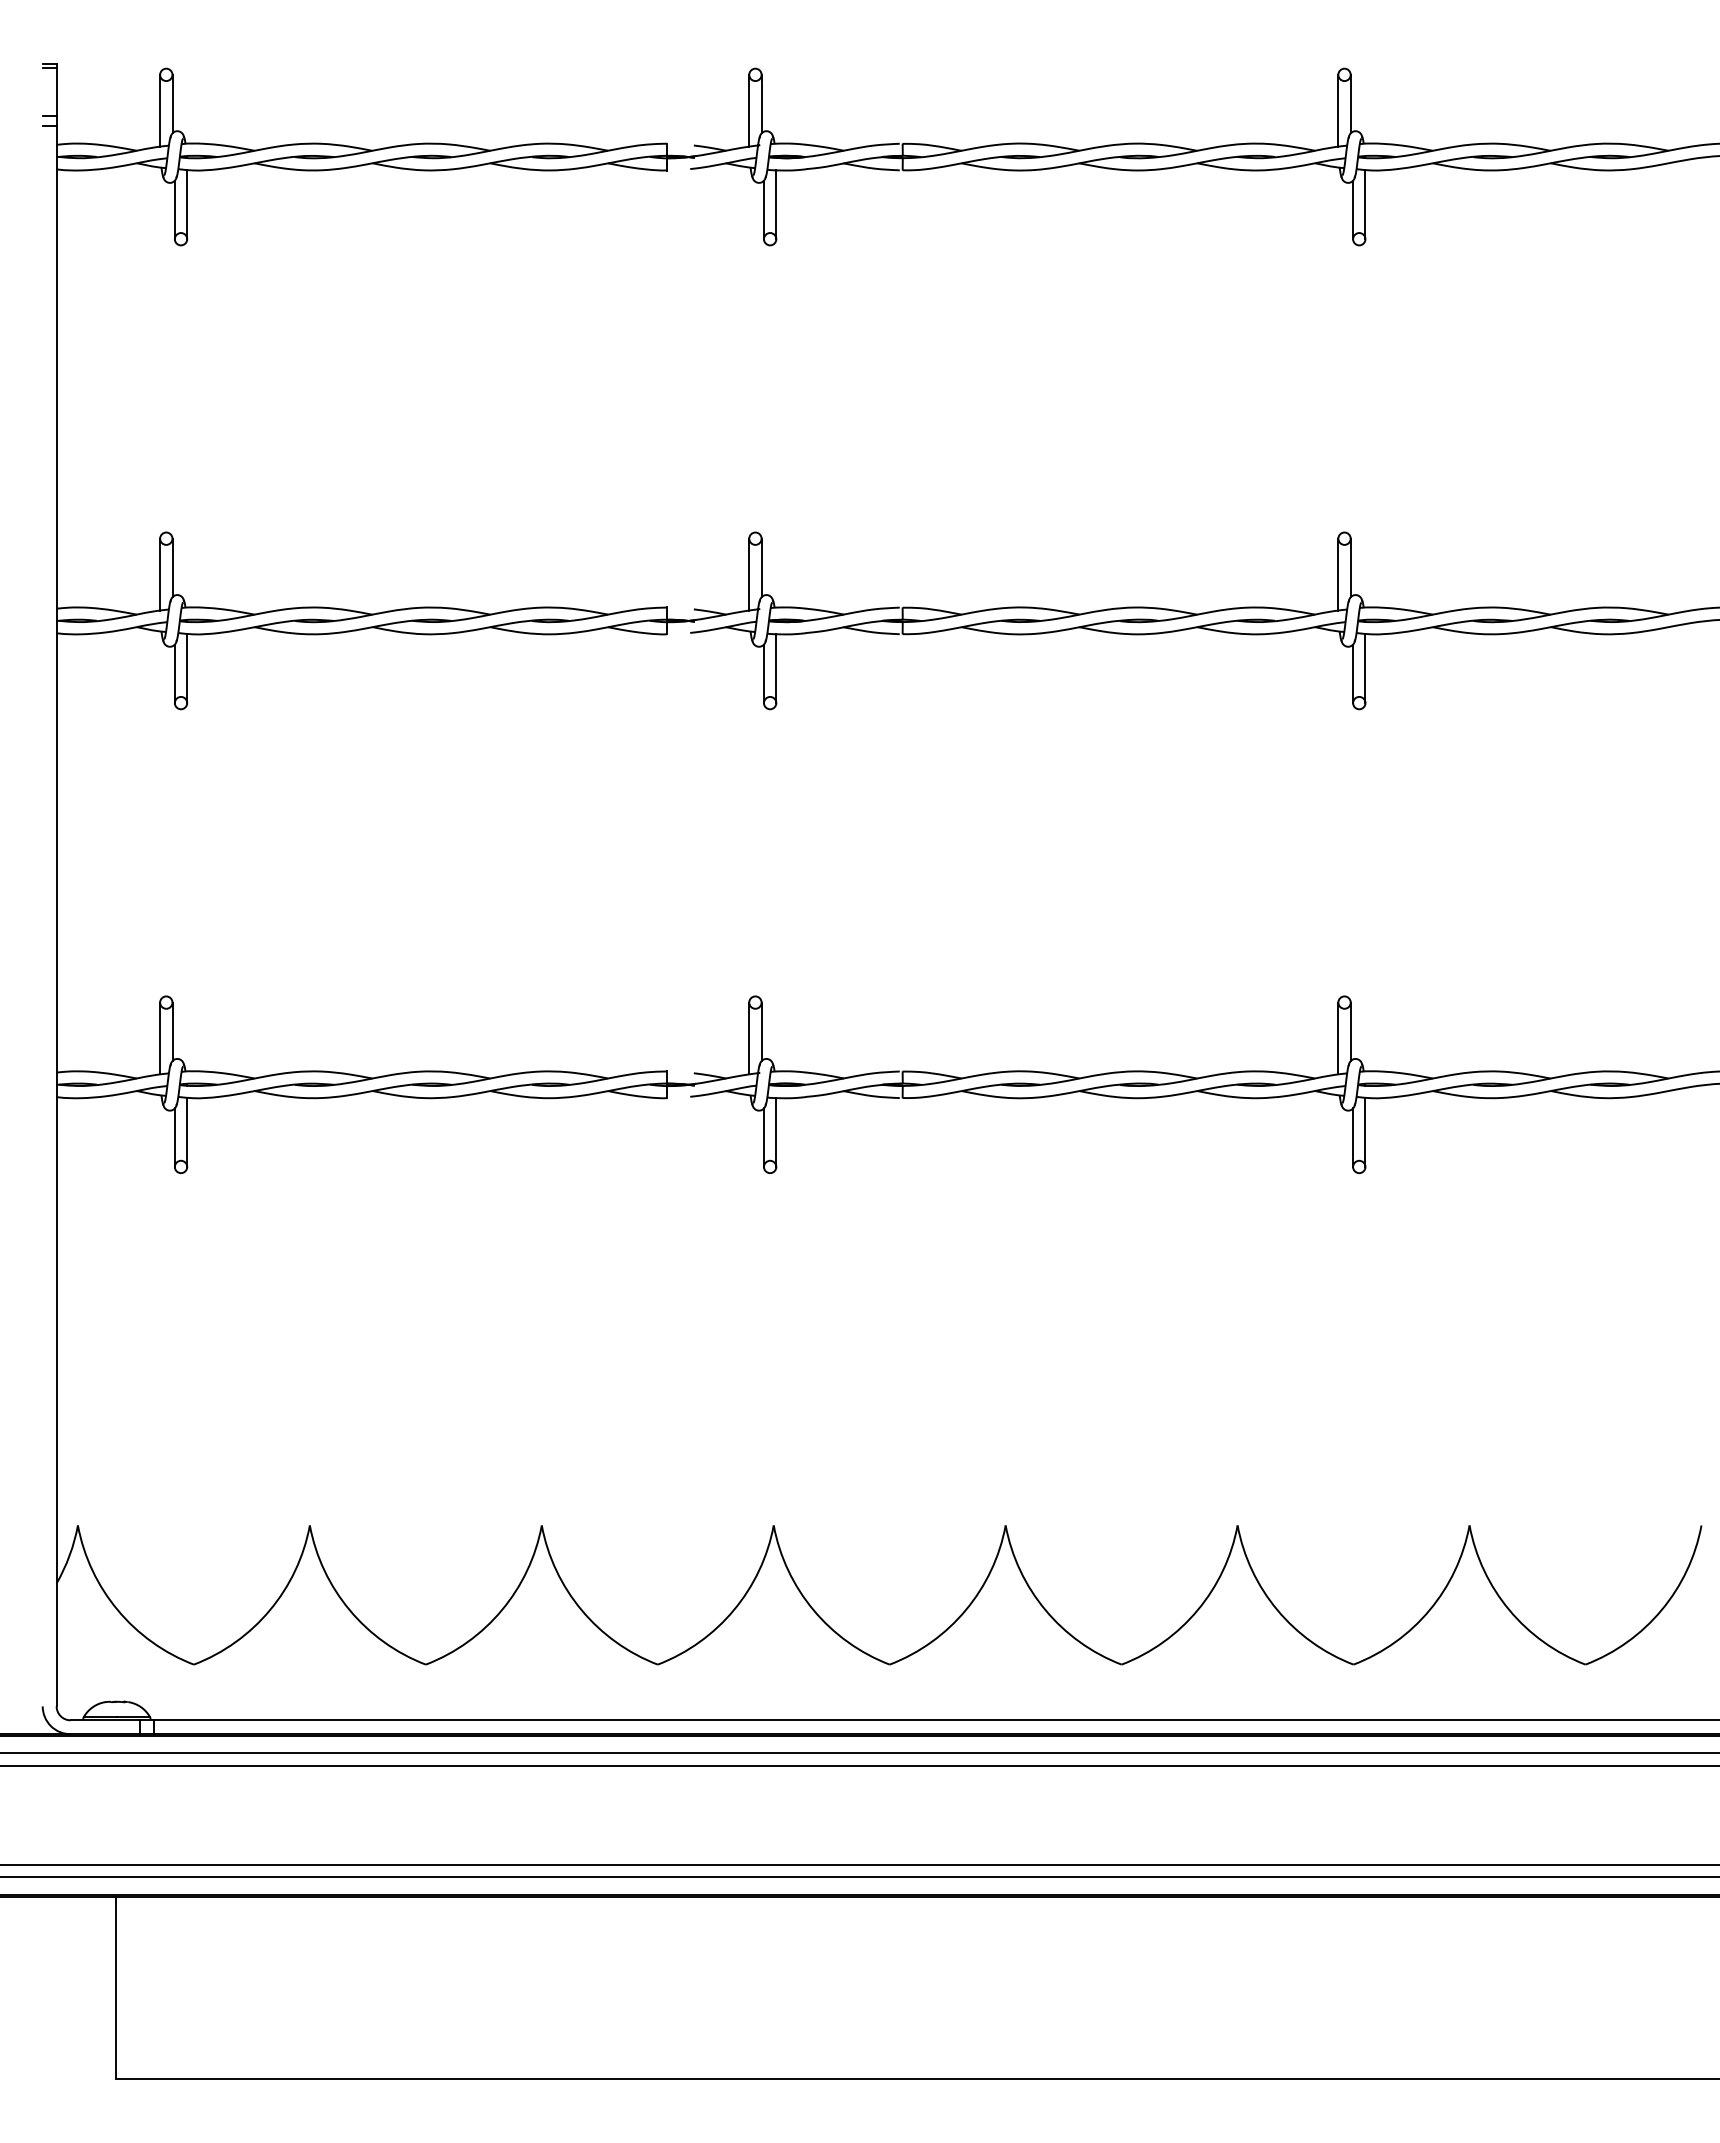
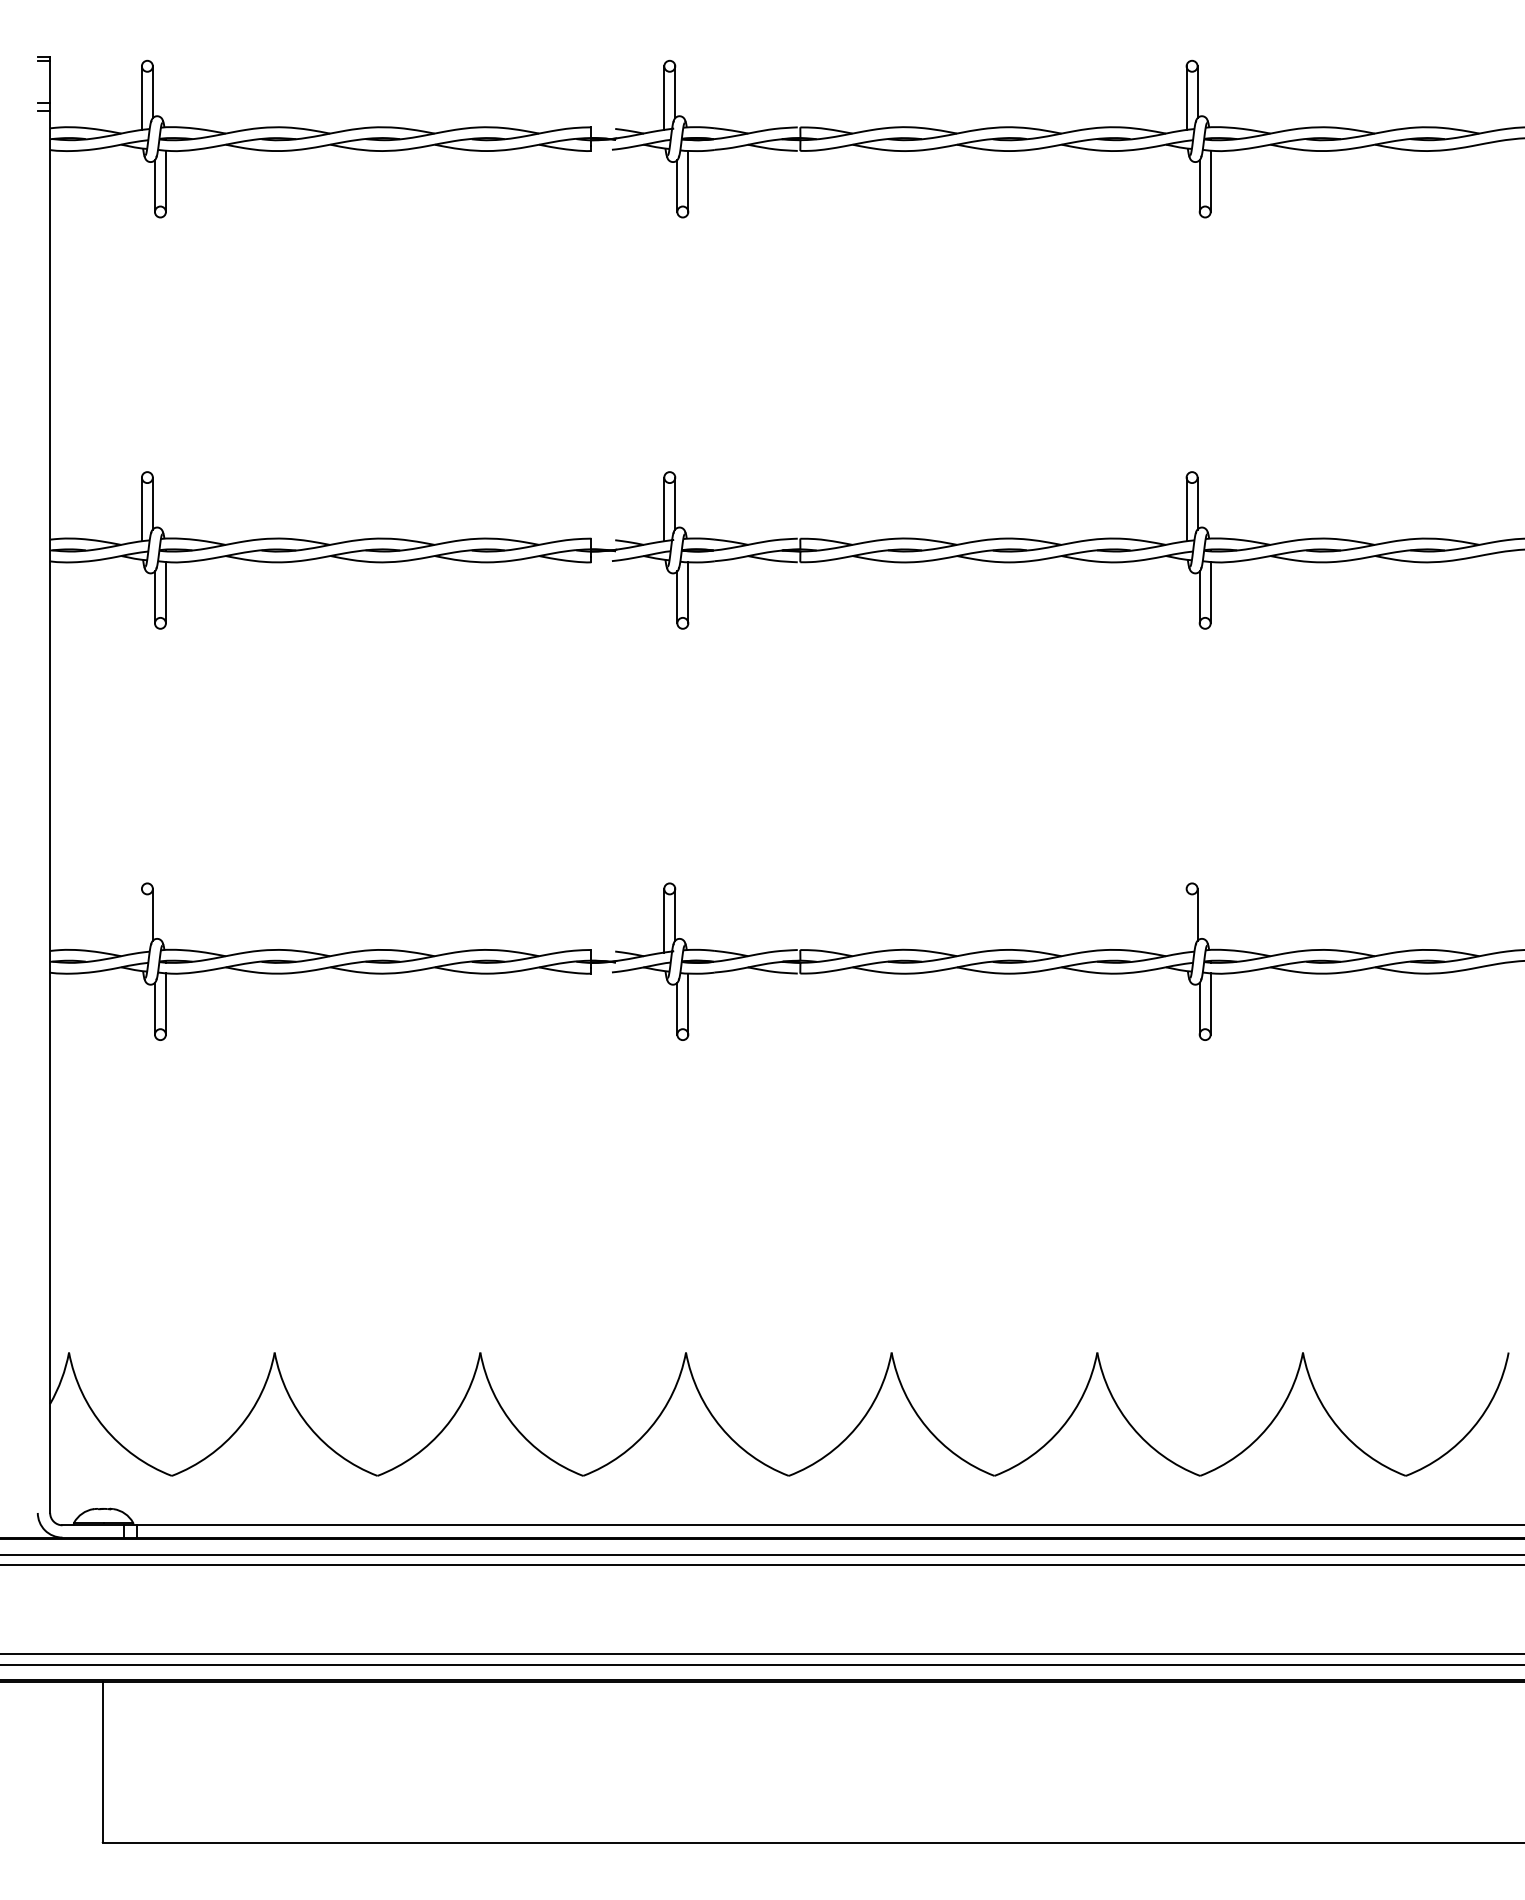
line: (160, 1038) -> (142, 920), removed
line: (1338, 1038) -> (1186, 920), removed

